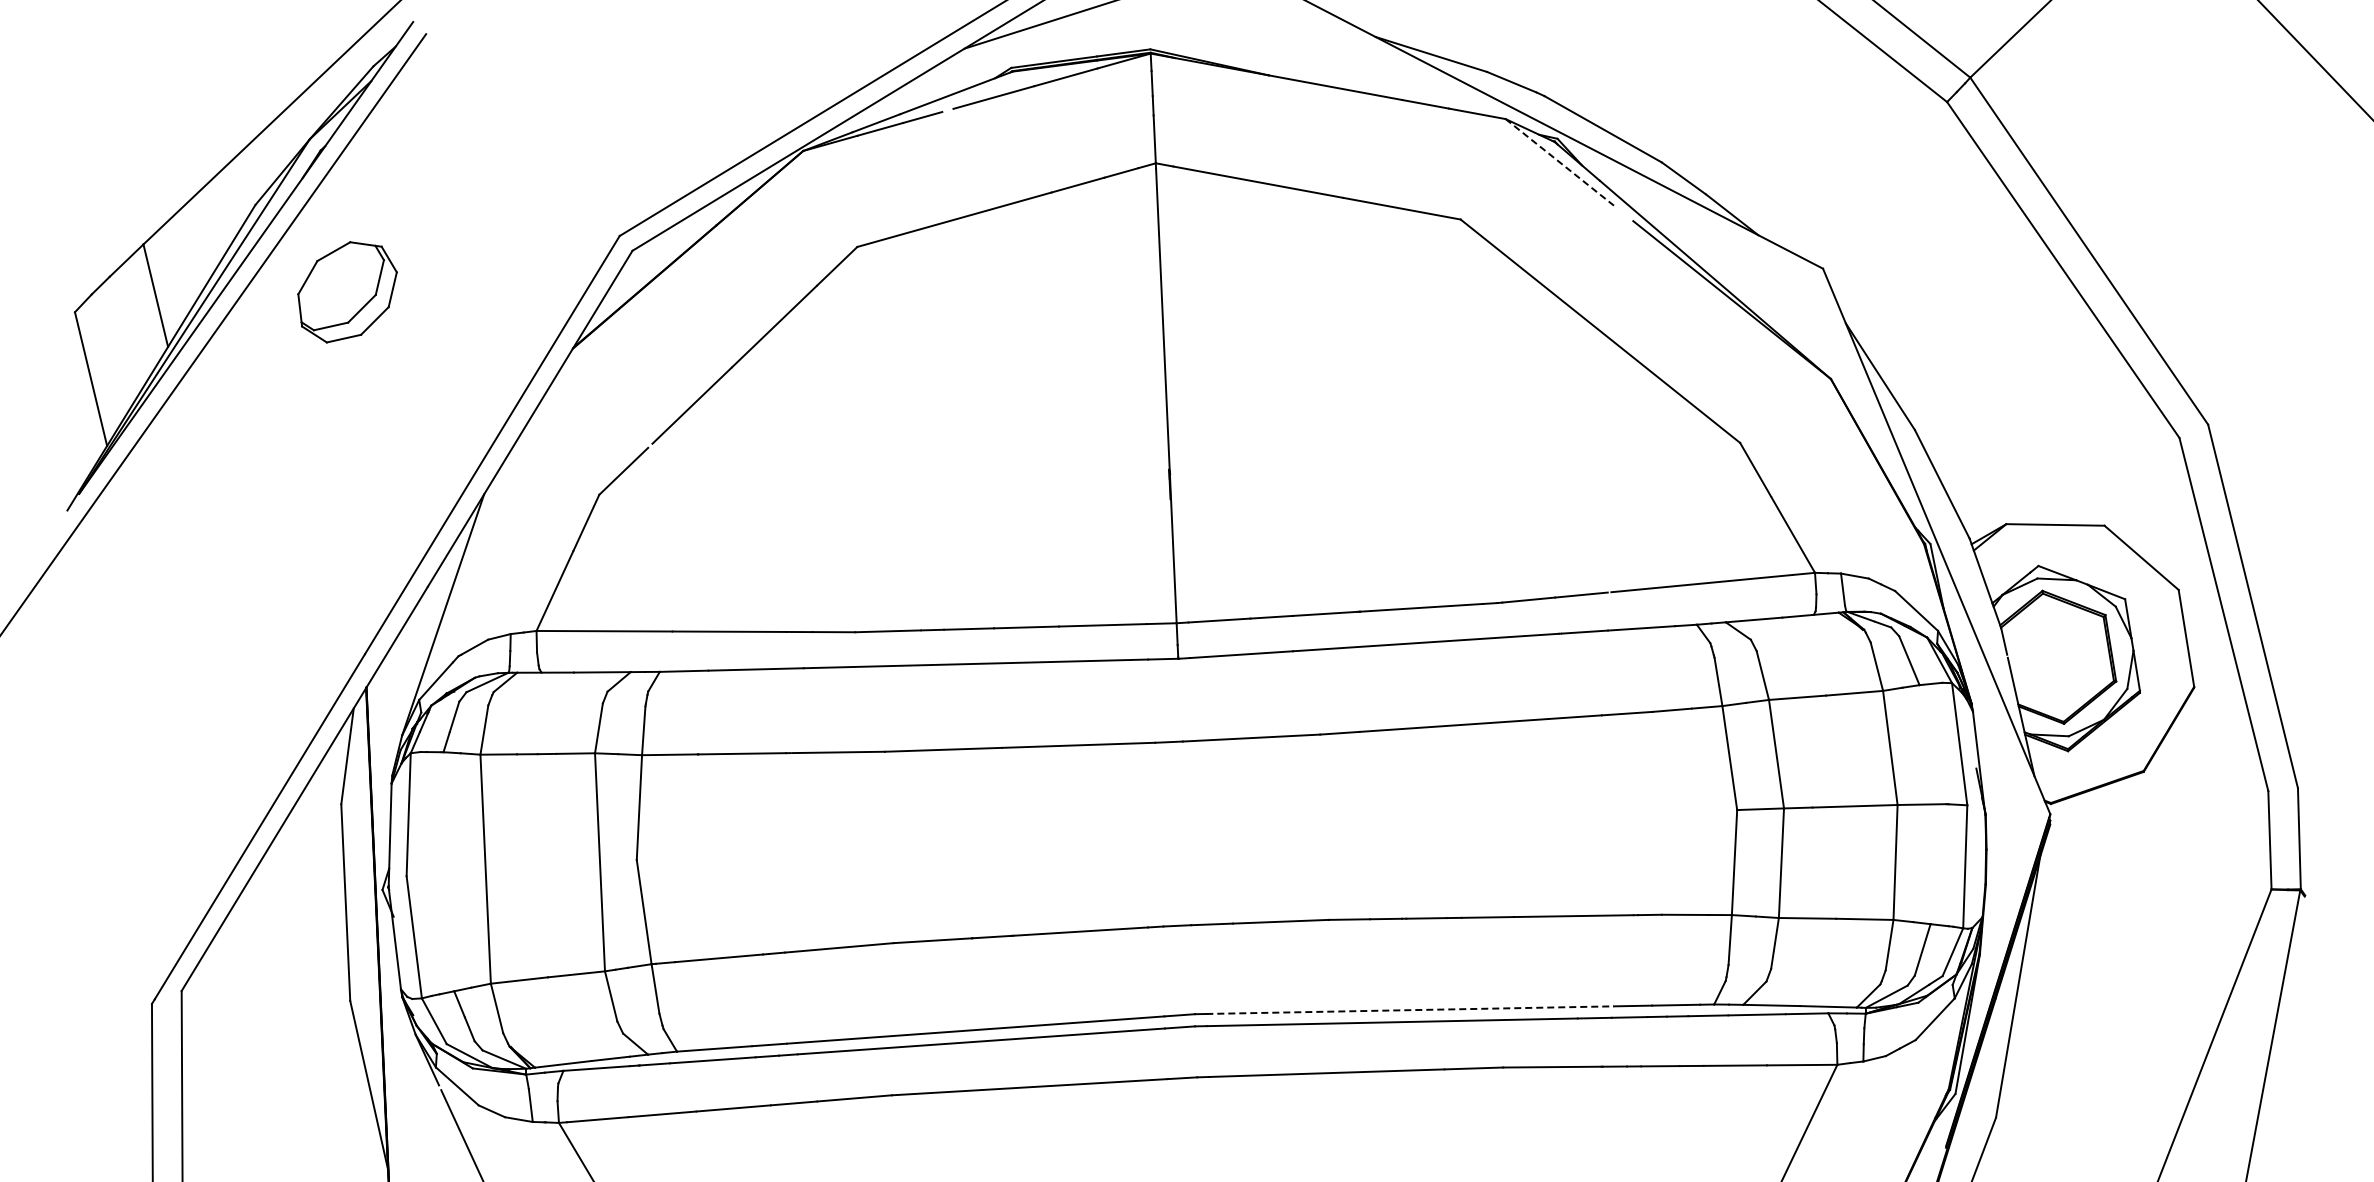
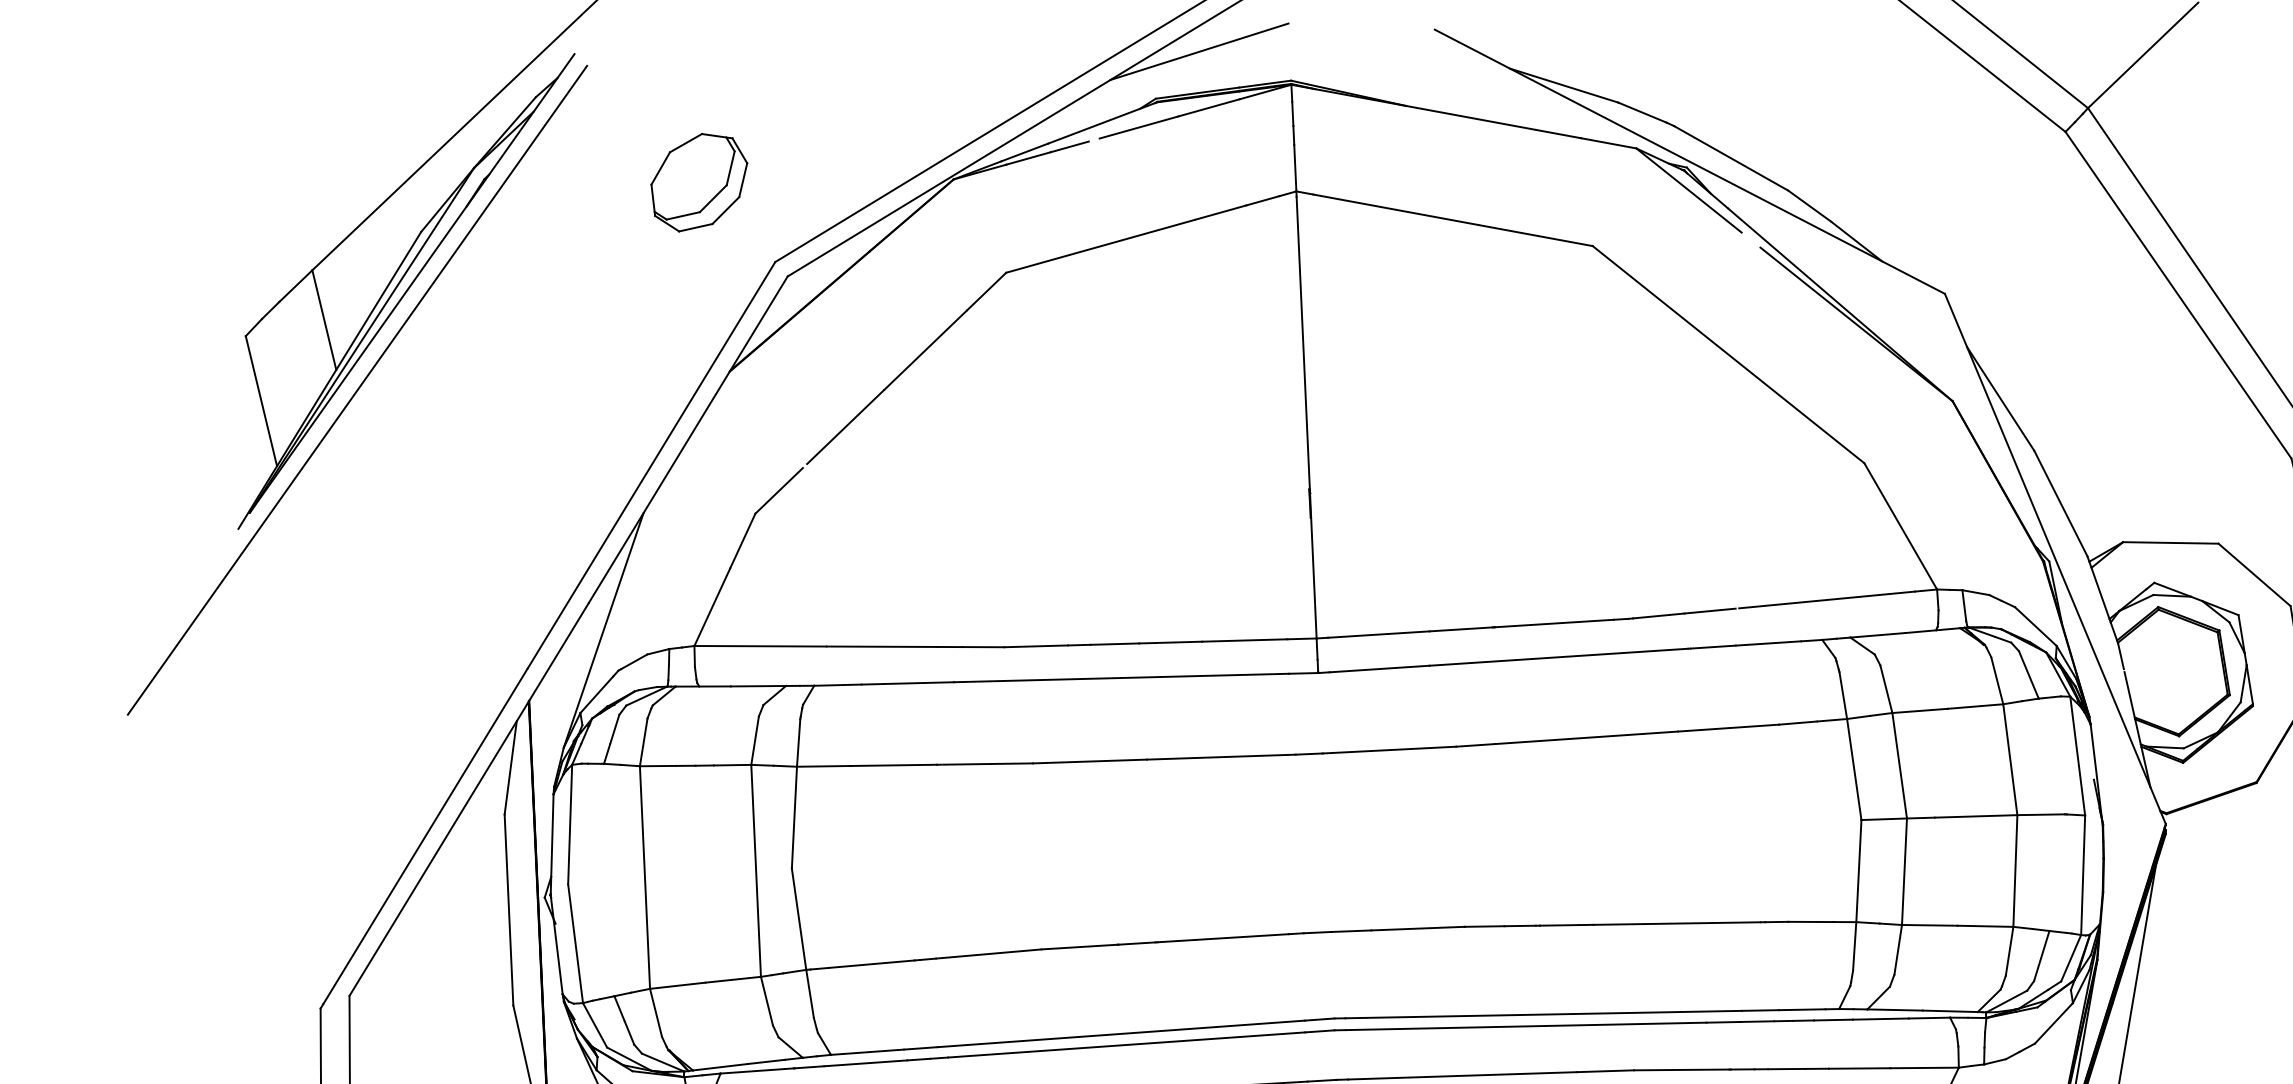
line: (1560, 162) -> (1689, 190), dashed -> solid
part: (347, 292) -> (699, 182), moved
line: (1410, 1010) -> (1543, 1014), dashed -> solid

